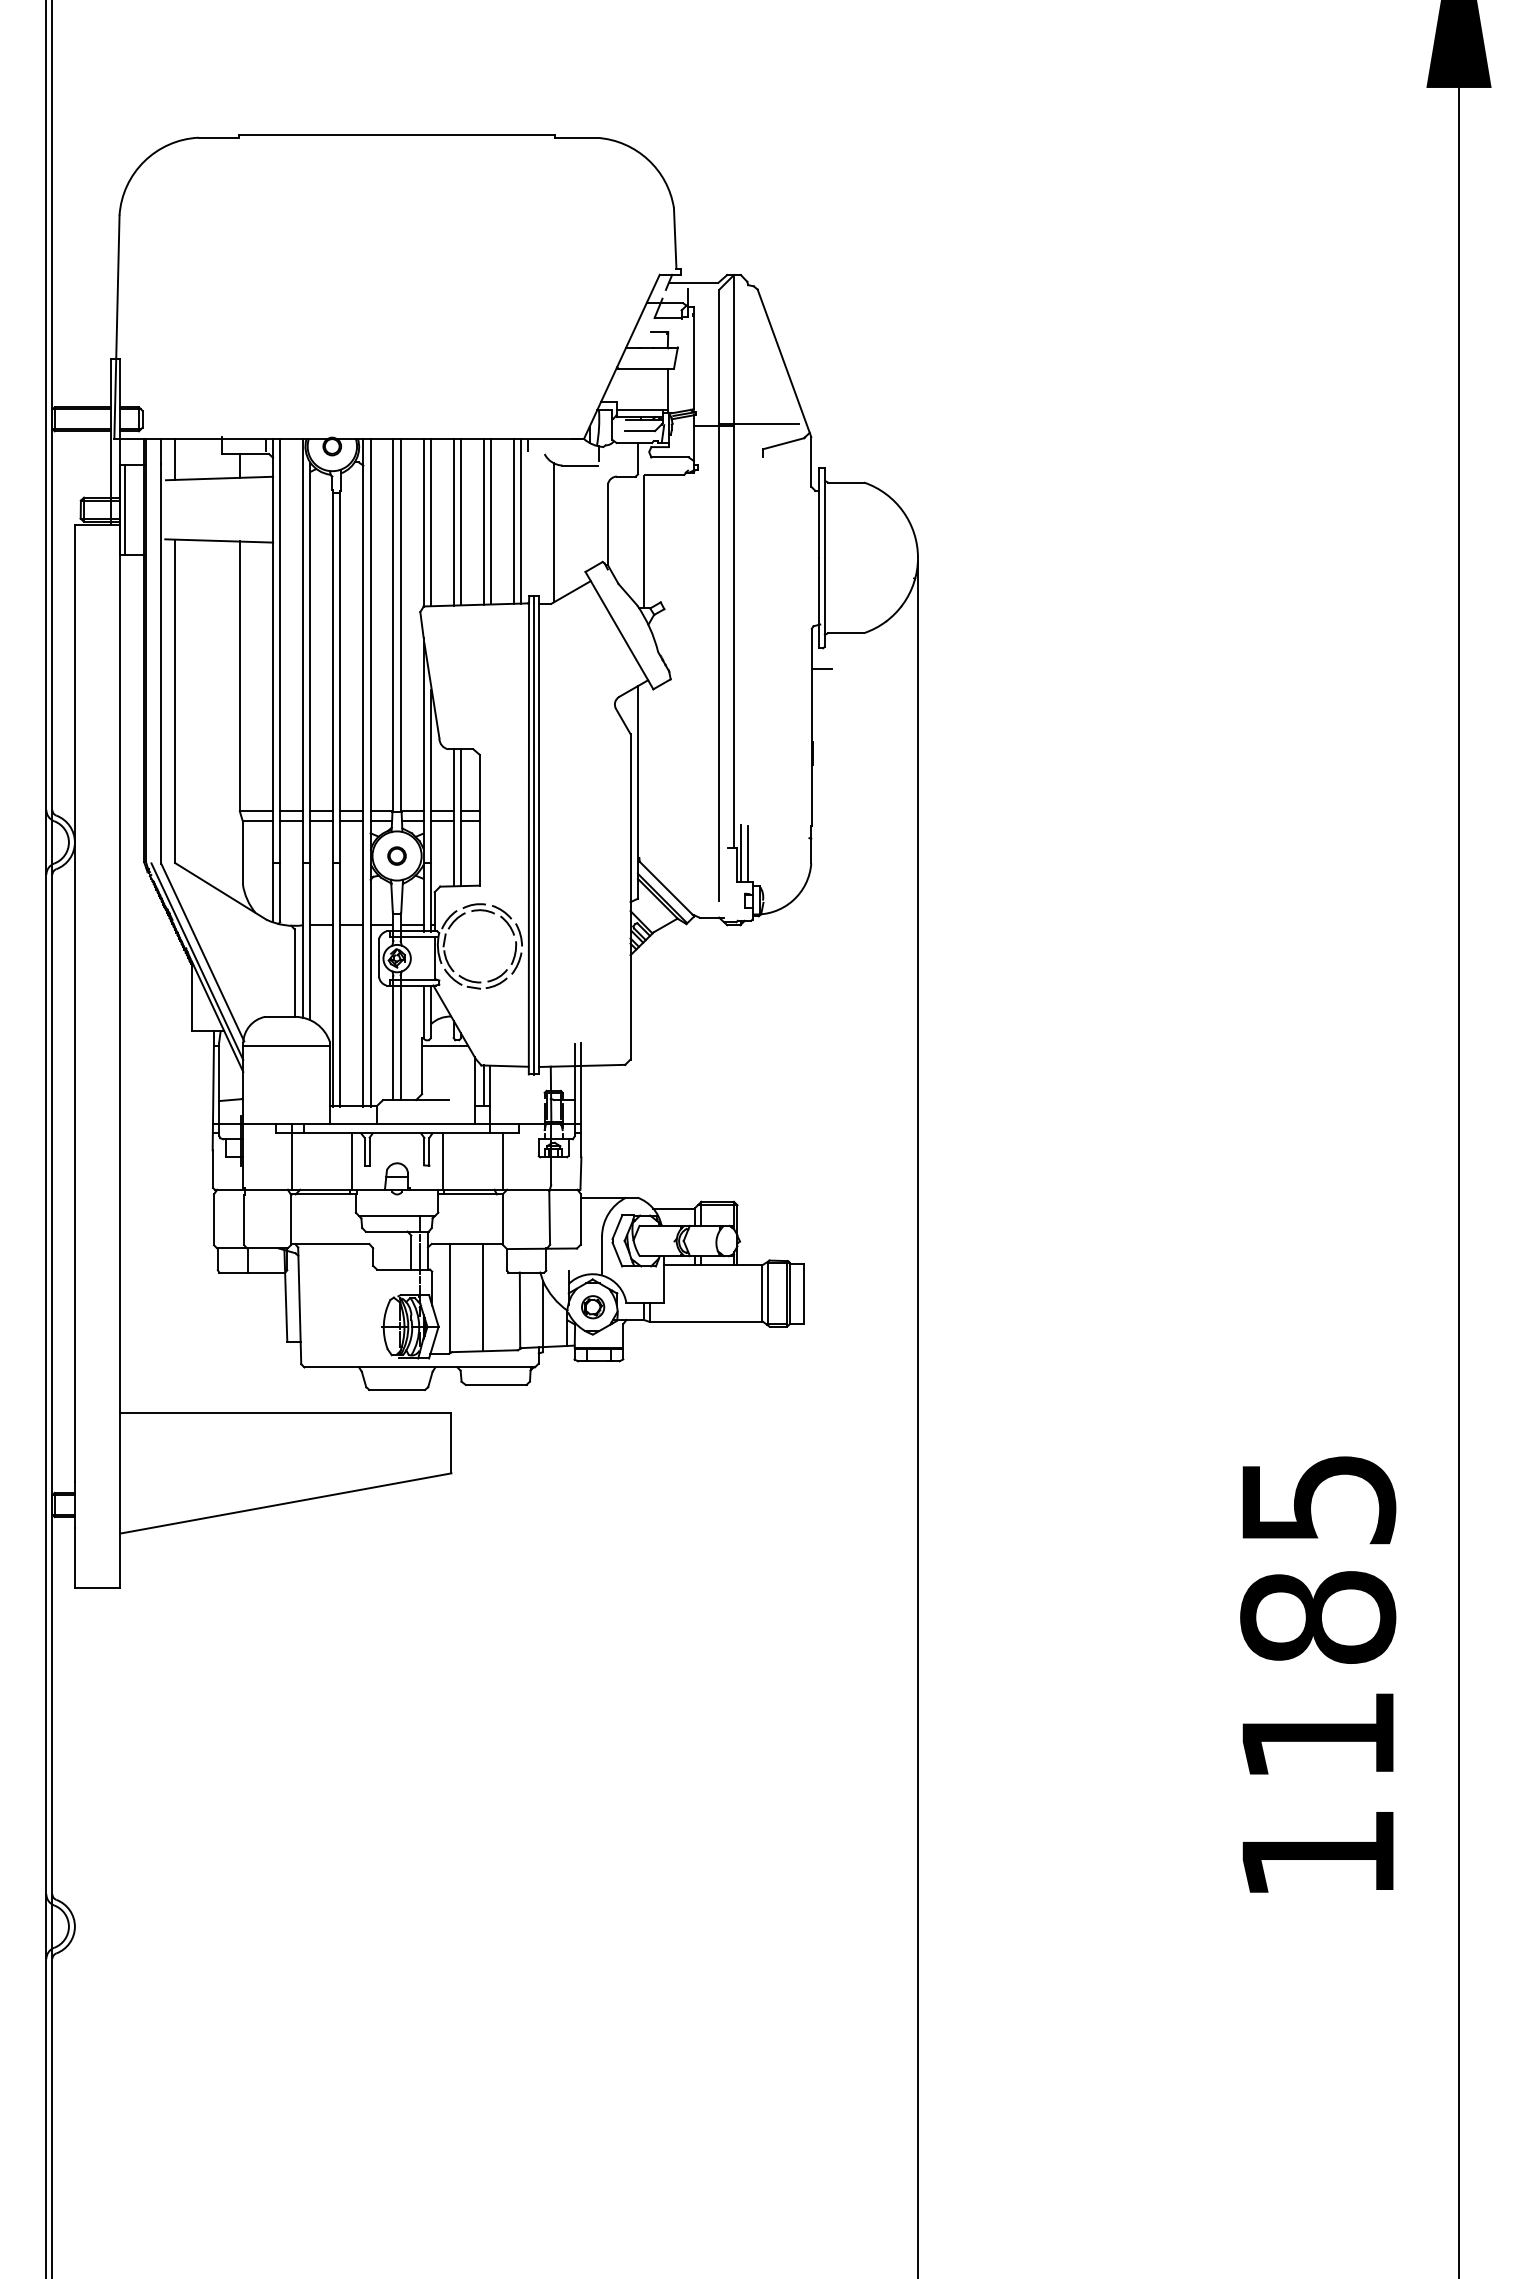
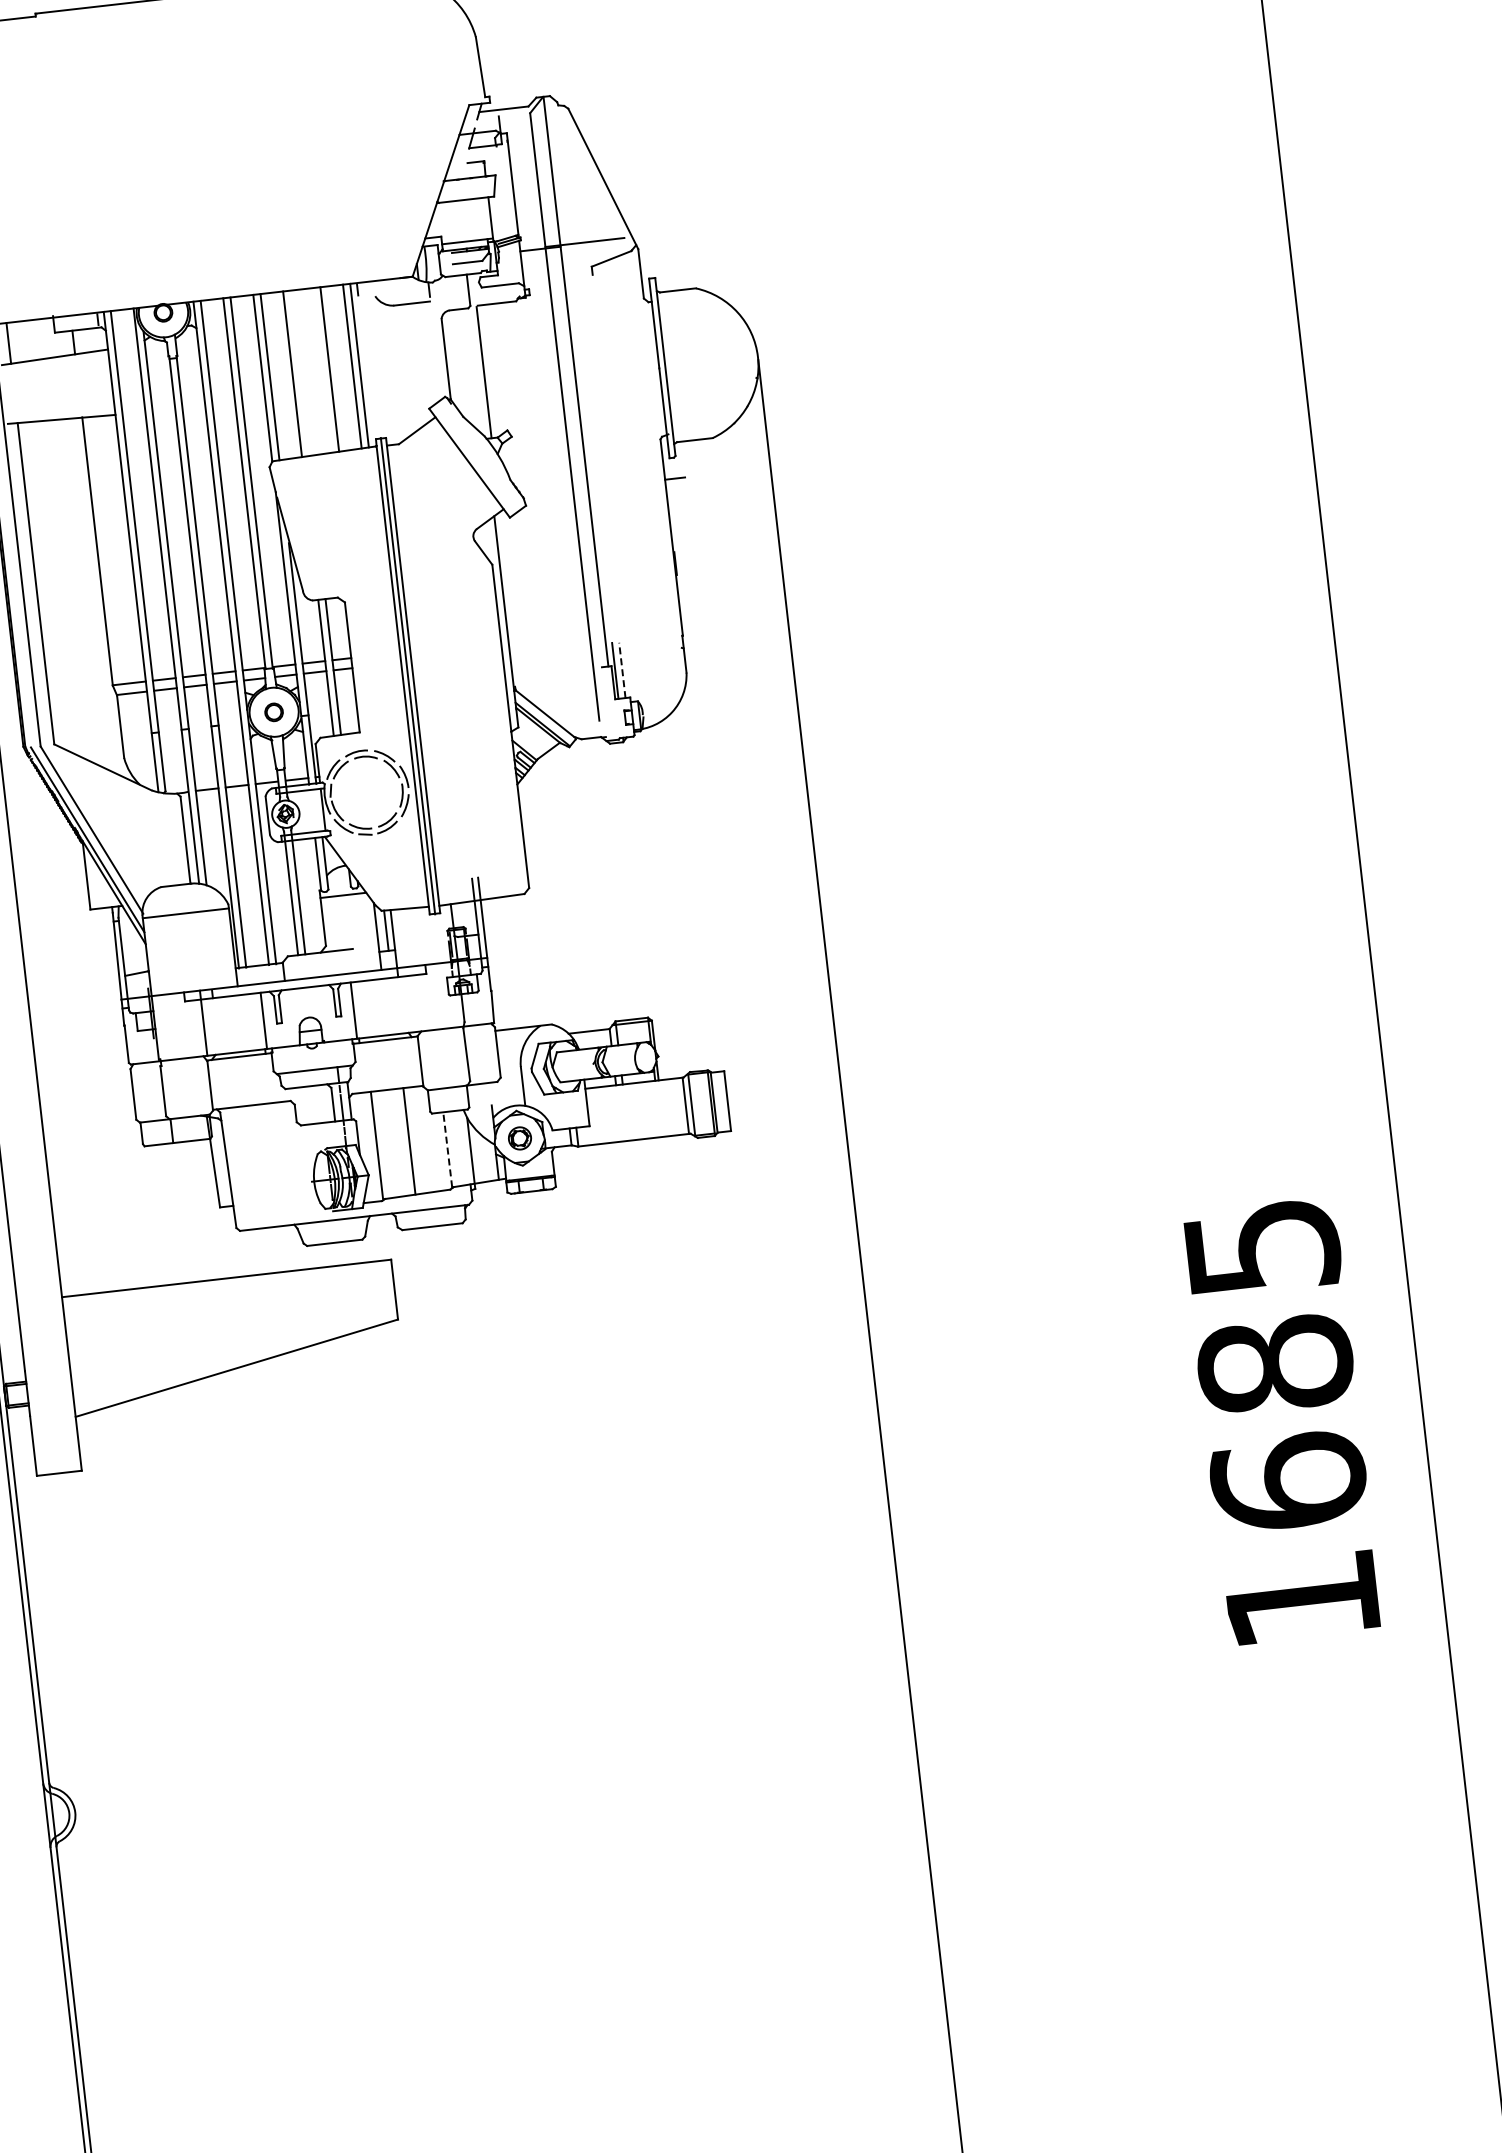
line: (460, 521) -> (299, 372), removed
line: (483, 521) -> (322, 370), removed
line: (554, 532) -> (393, 373), removed
line: (747, 853) -> (622, 670), solid -> dashed
line: (502, 1161) -> (413, 1003), removed
line: (520, 1310) -> (448, 1149), solid -> dashed
text: (1318, 1734) -> (1289, 1480), 1185 -> 1685

